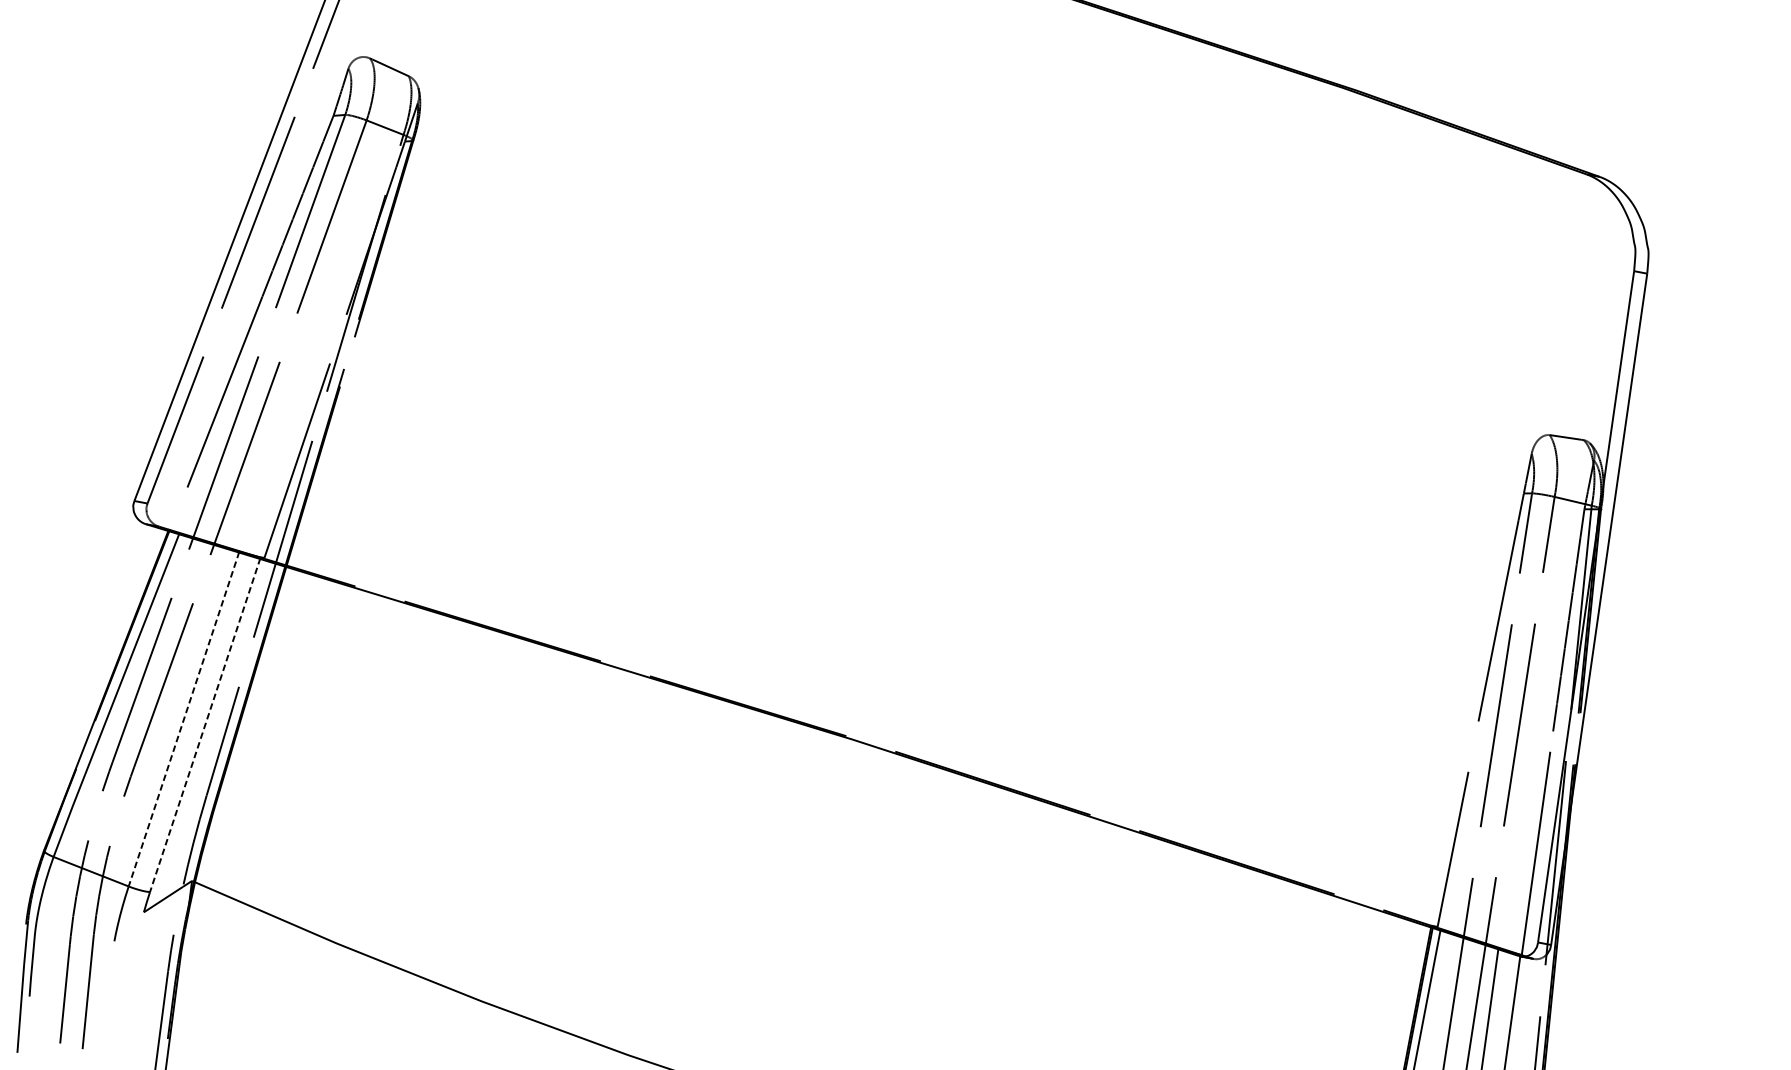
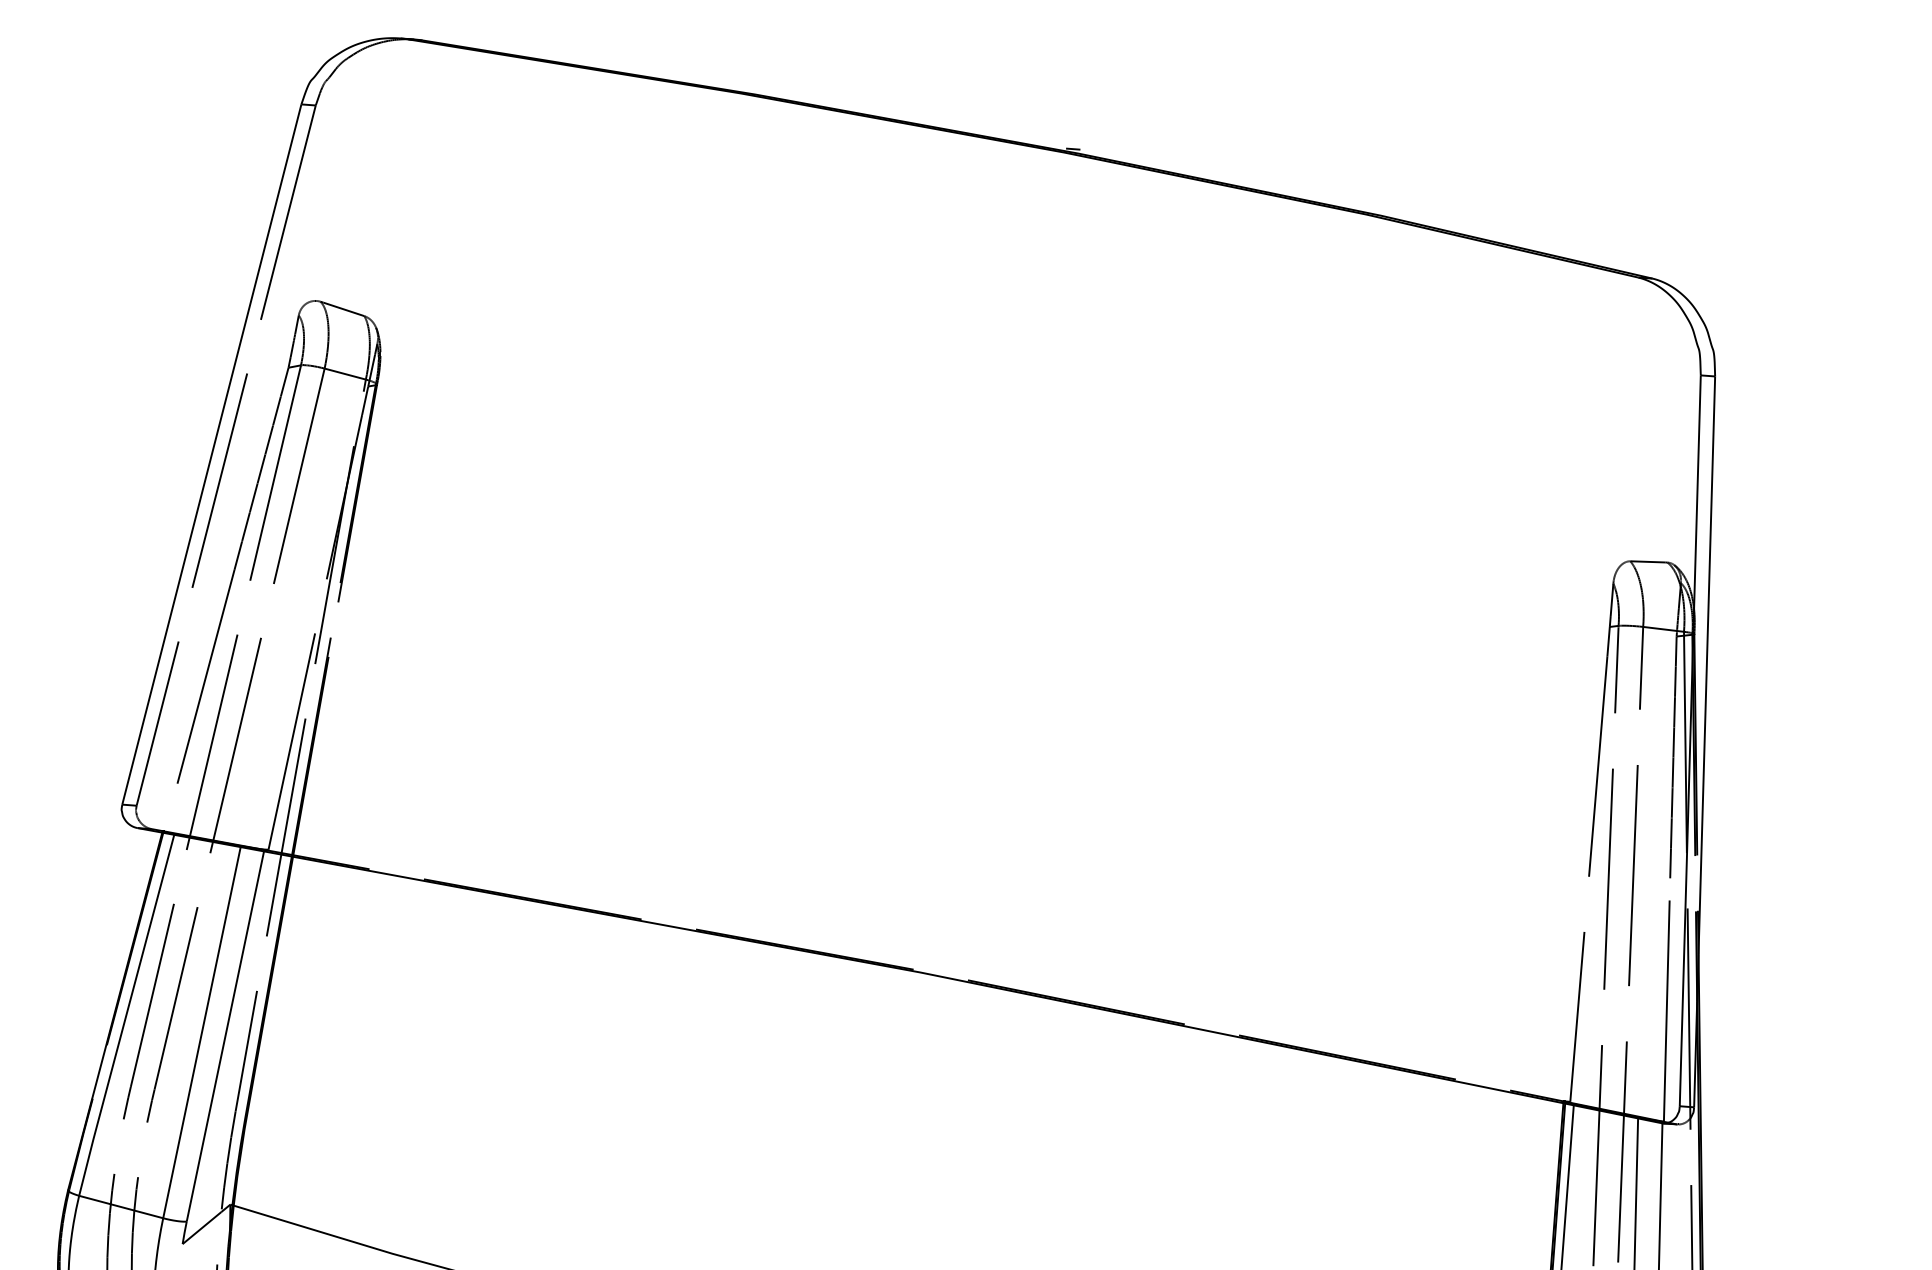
line: (184, 719) -> (202, 1032), dashed -> solid
line: (205, 725) -> (225, 1036), dashed -> solid

